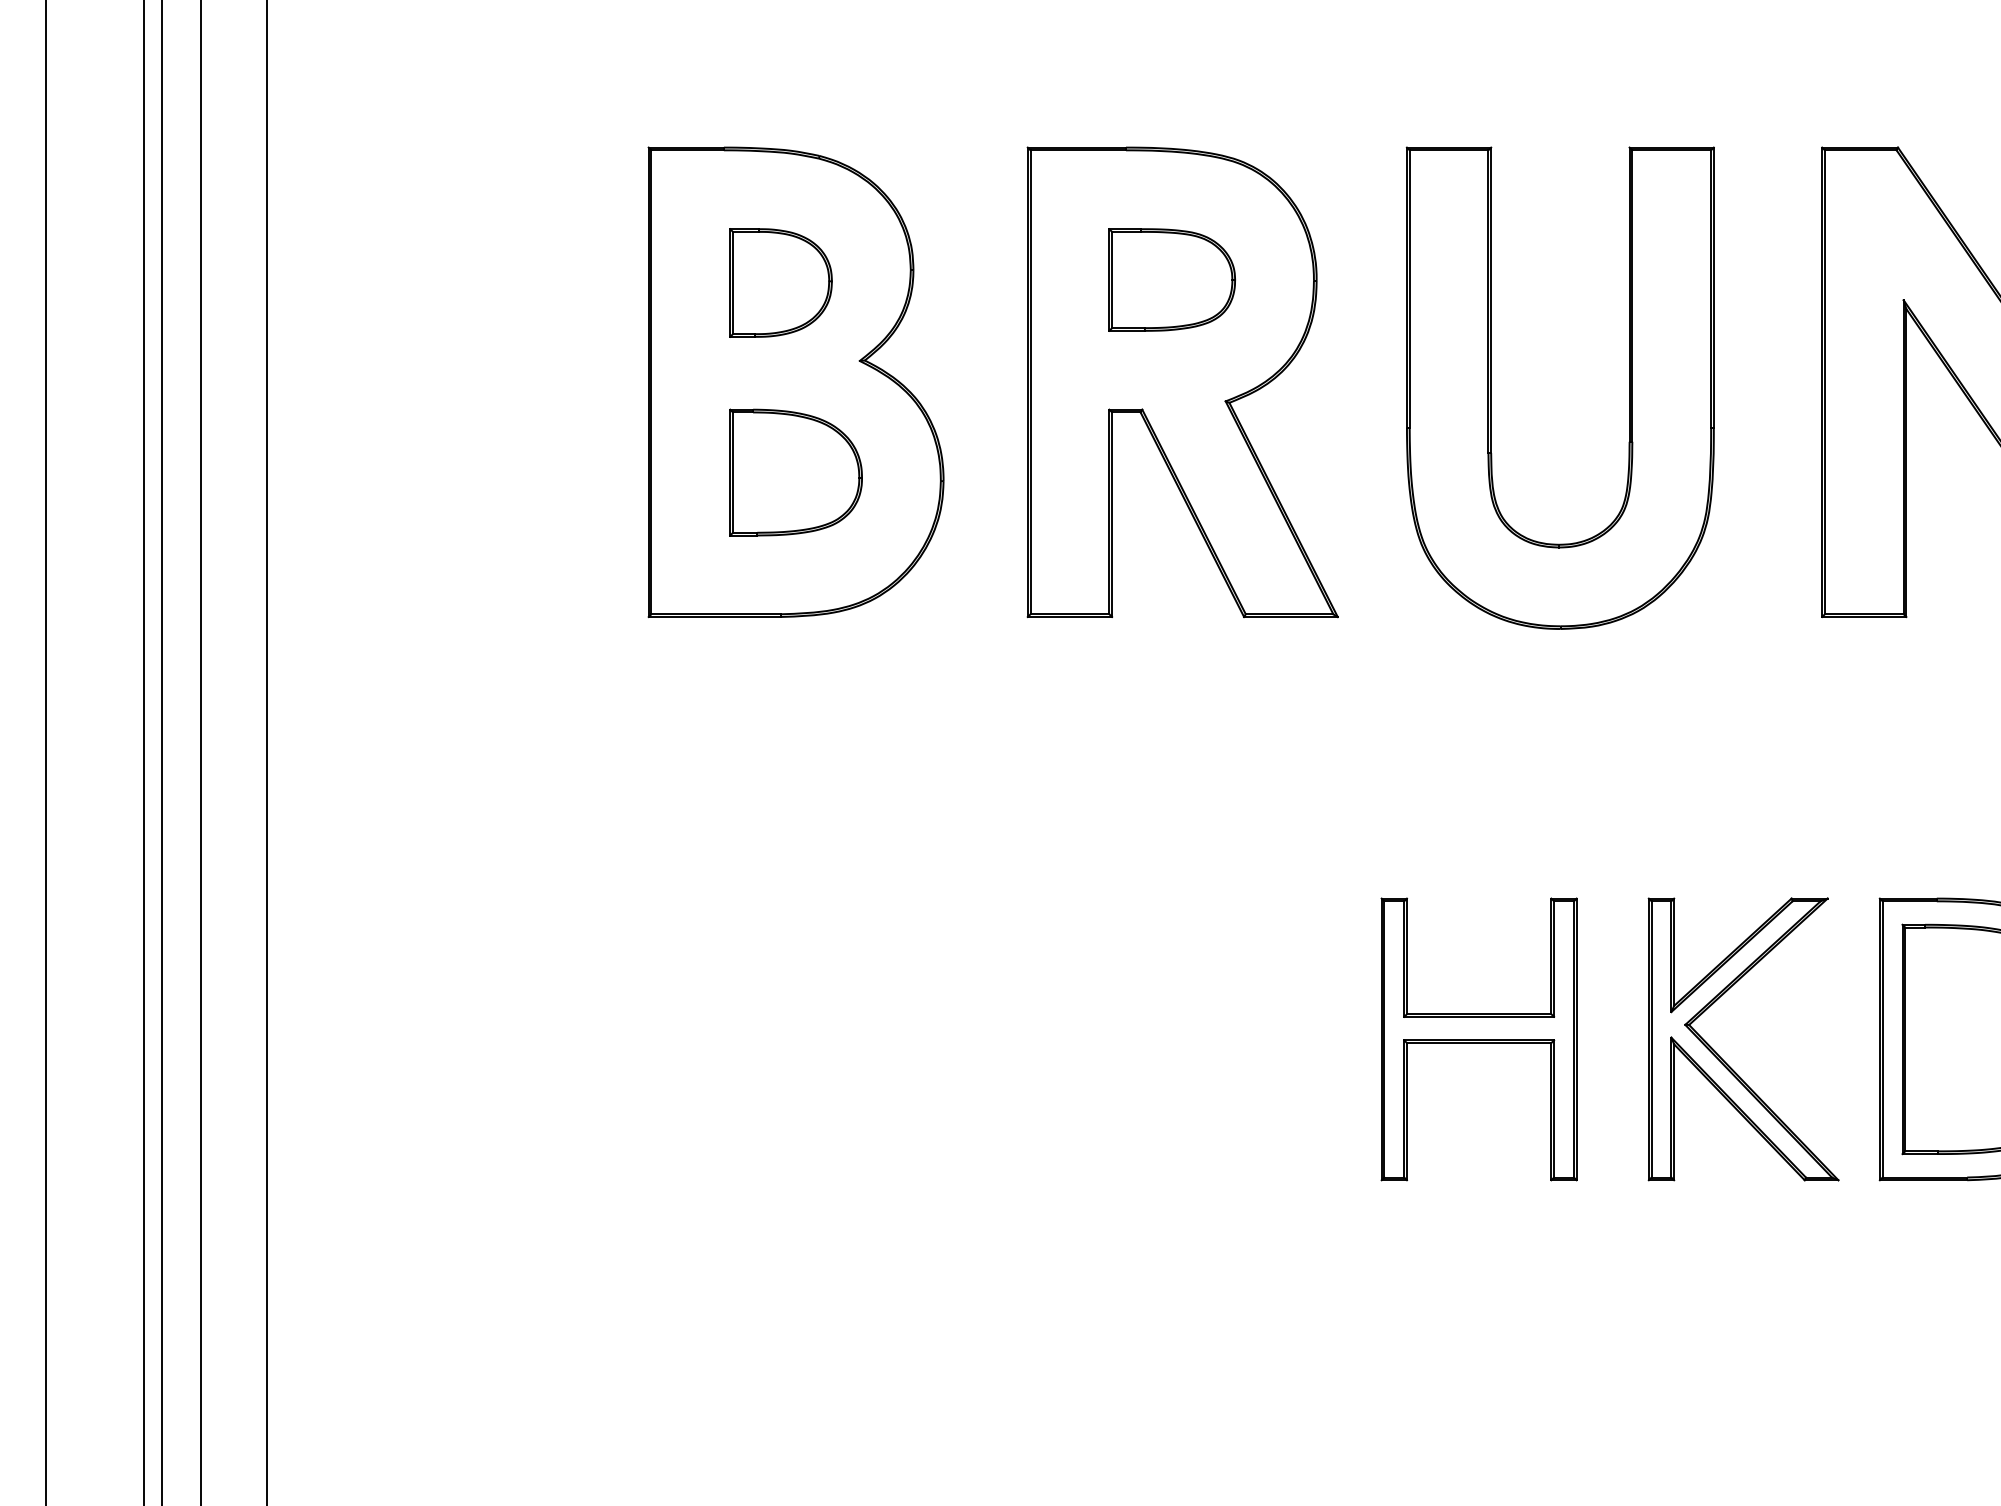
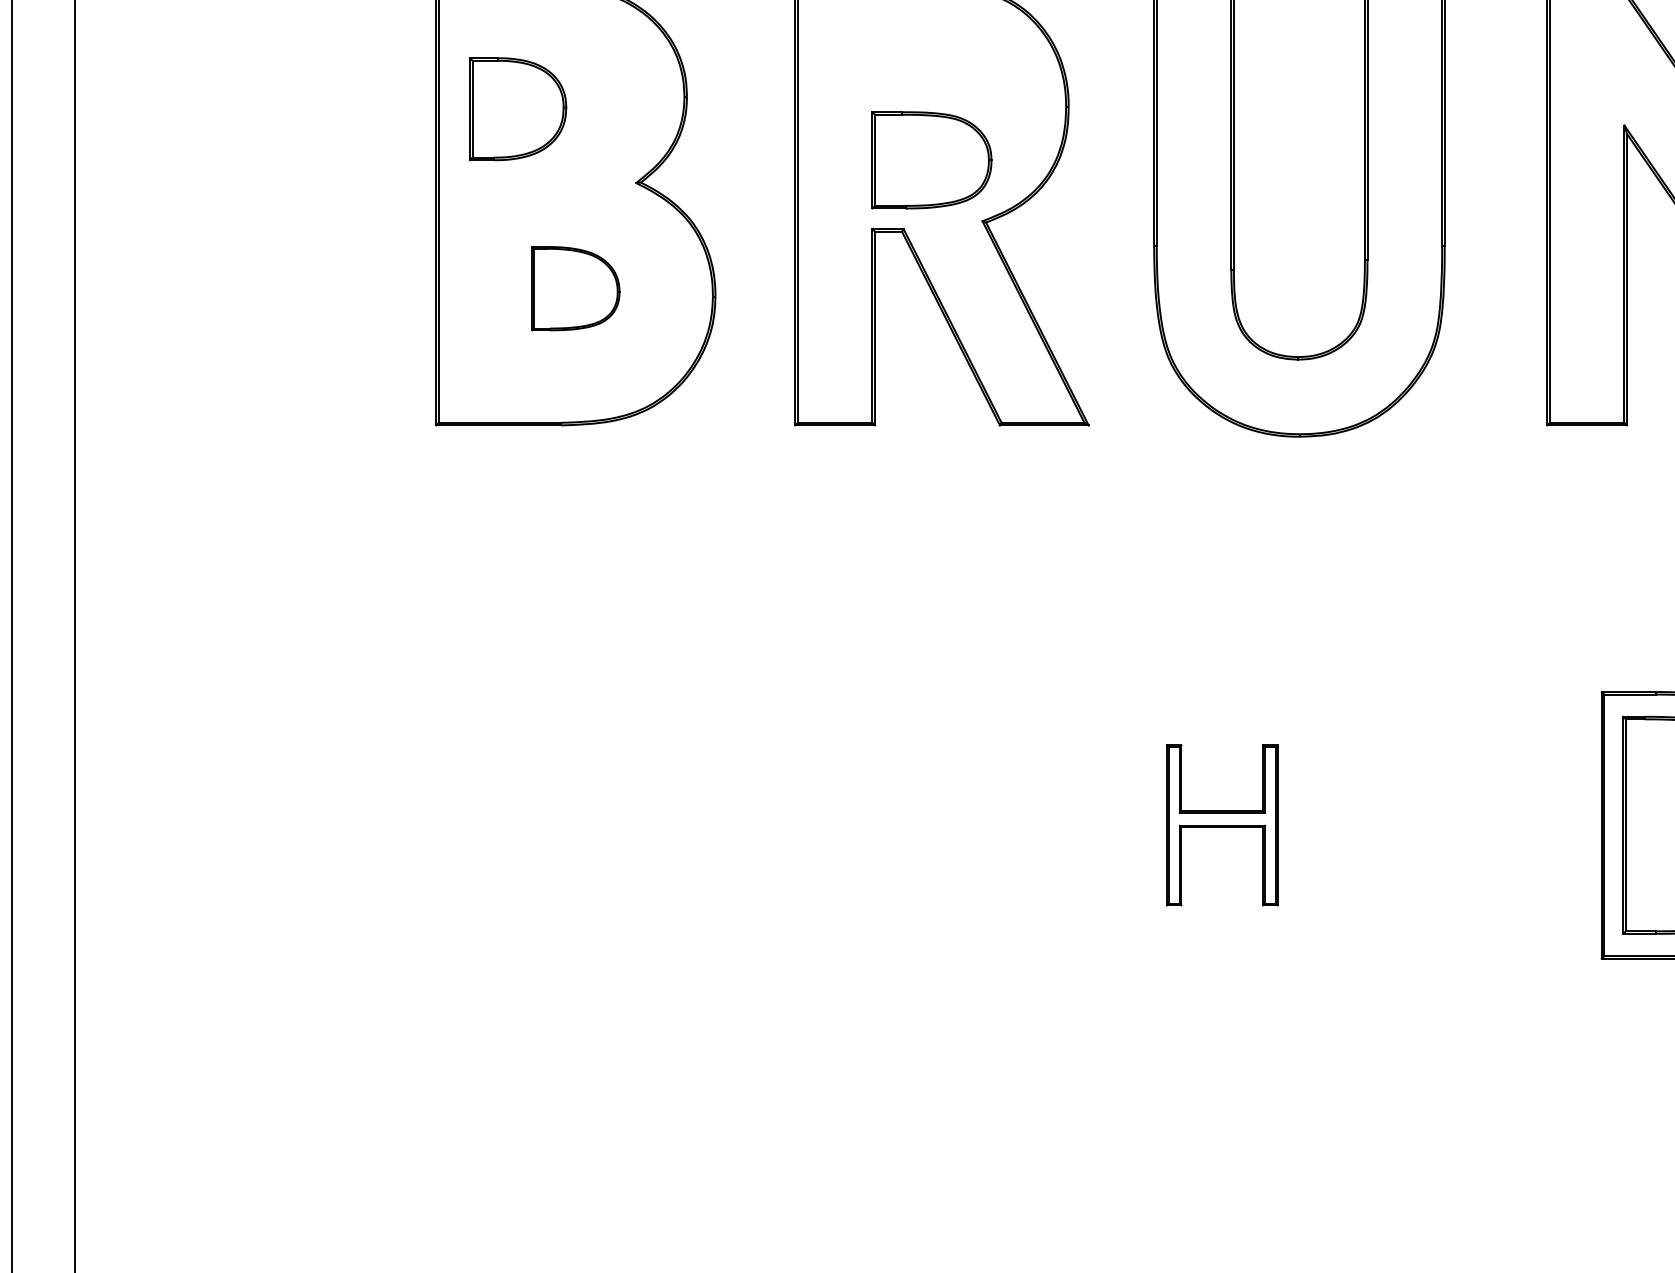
part: (1171, 279) -> (931, 159), moved
part: (780, 282) -> (517, 108), moved
part: (795, 472) -> (575, 288), size x0.7
part: (1478, 1039) -> (1221, 825), size x0.6
part: (1723, 1059) -> (1453, 844), removed

